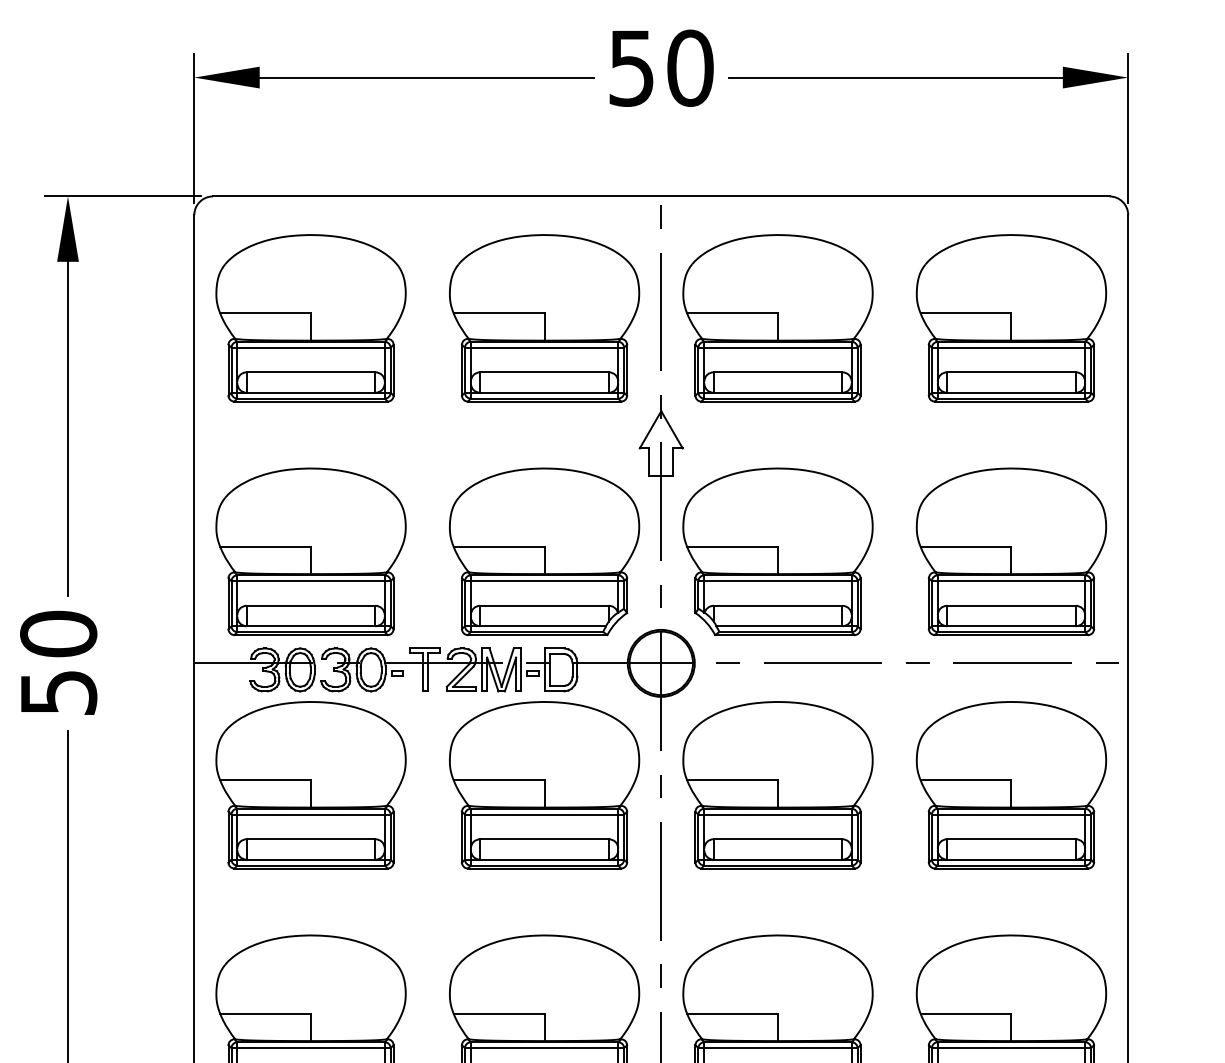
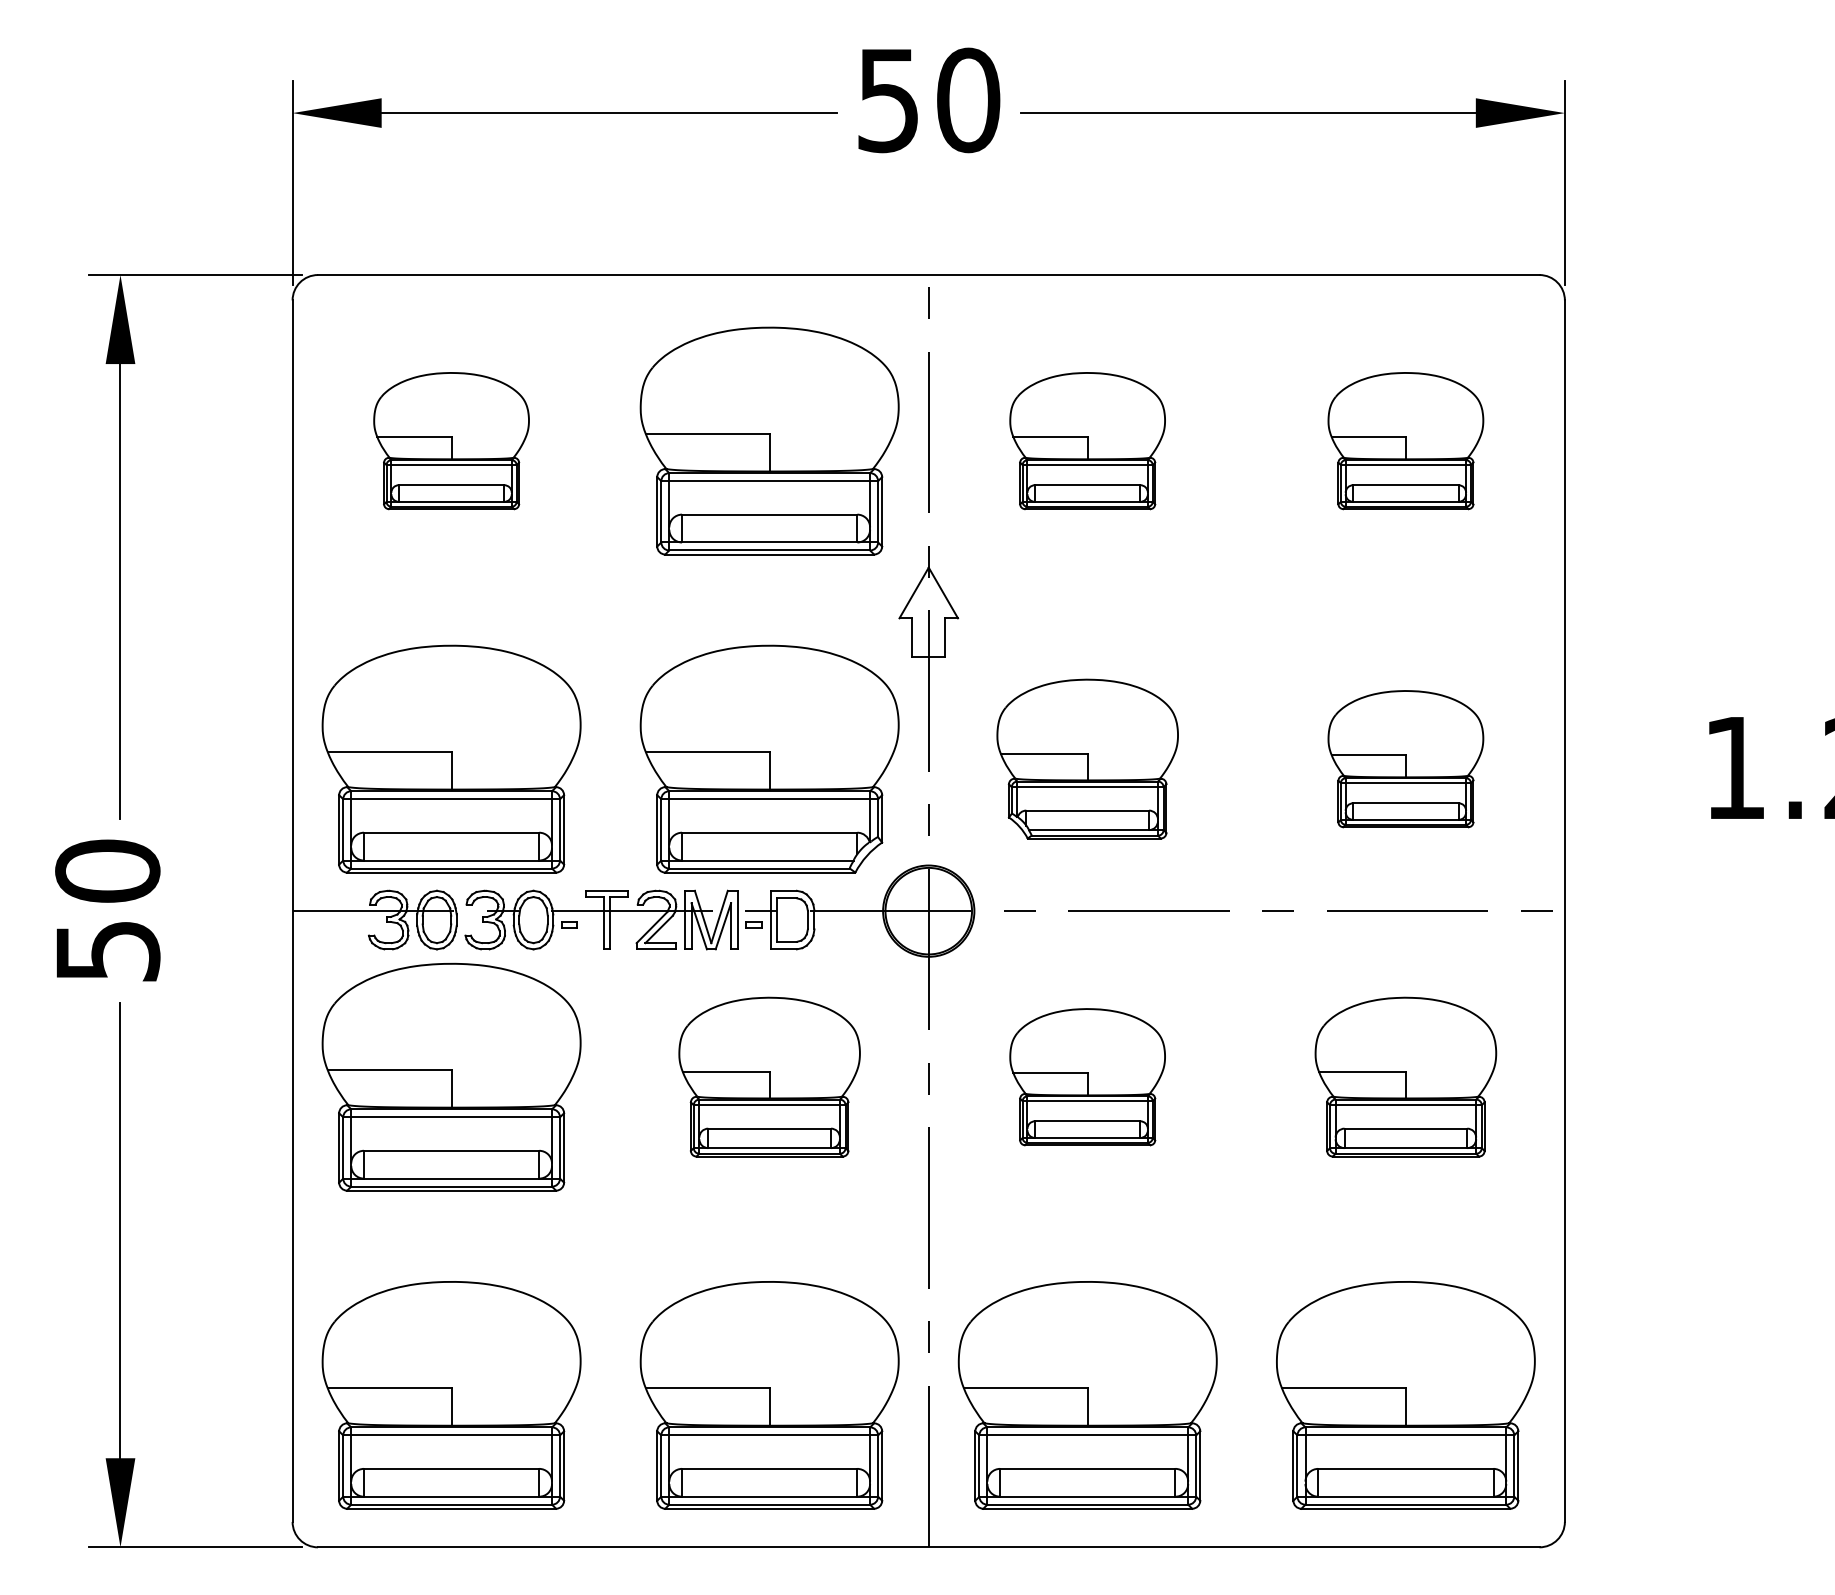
part: (310, 317) -> (451, 440), size x0.6
part: (777, 317) -> (1087, 440), size x0.6
part: (1011, 317) -> (1405, 440), size x0.6
part: (777, 551) -> (1087, 758), size x0.7
part: (1011, 551) -> (1405, 758), size x0.6
part: (544, 784) -> (769, 1076), size x0.7
part: (777, 784) -> (1087, 1076), size x0.6
part: (1011, 784) -> (1405, 1076), size x0.7

